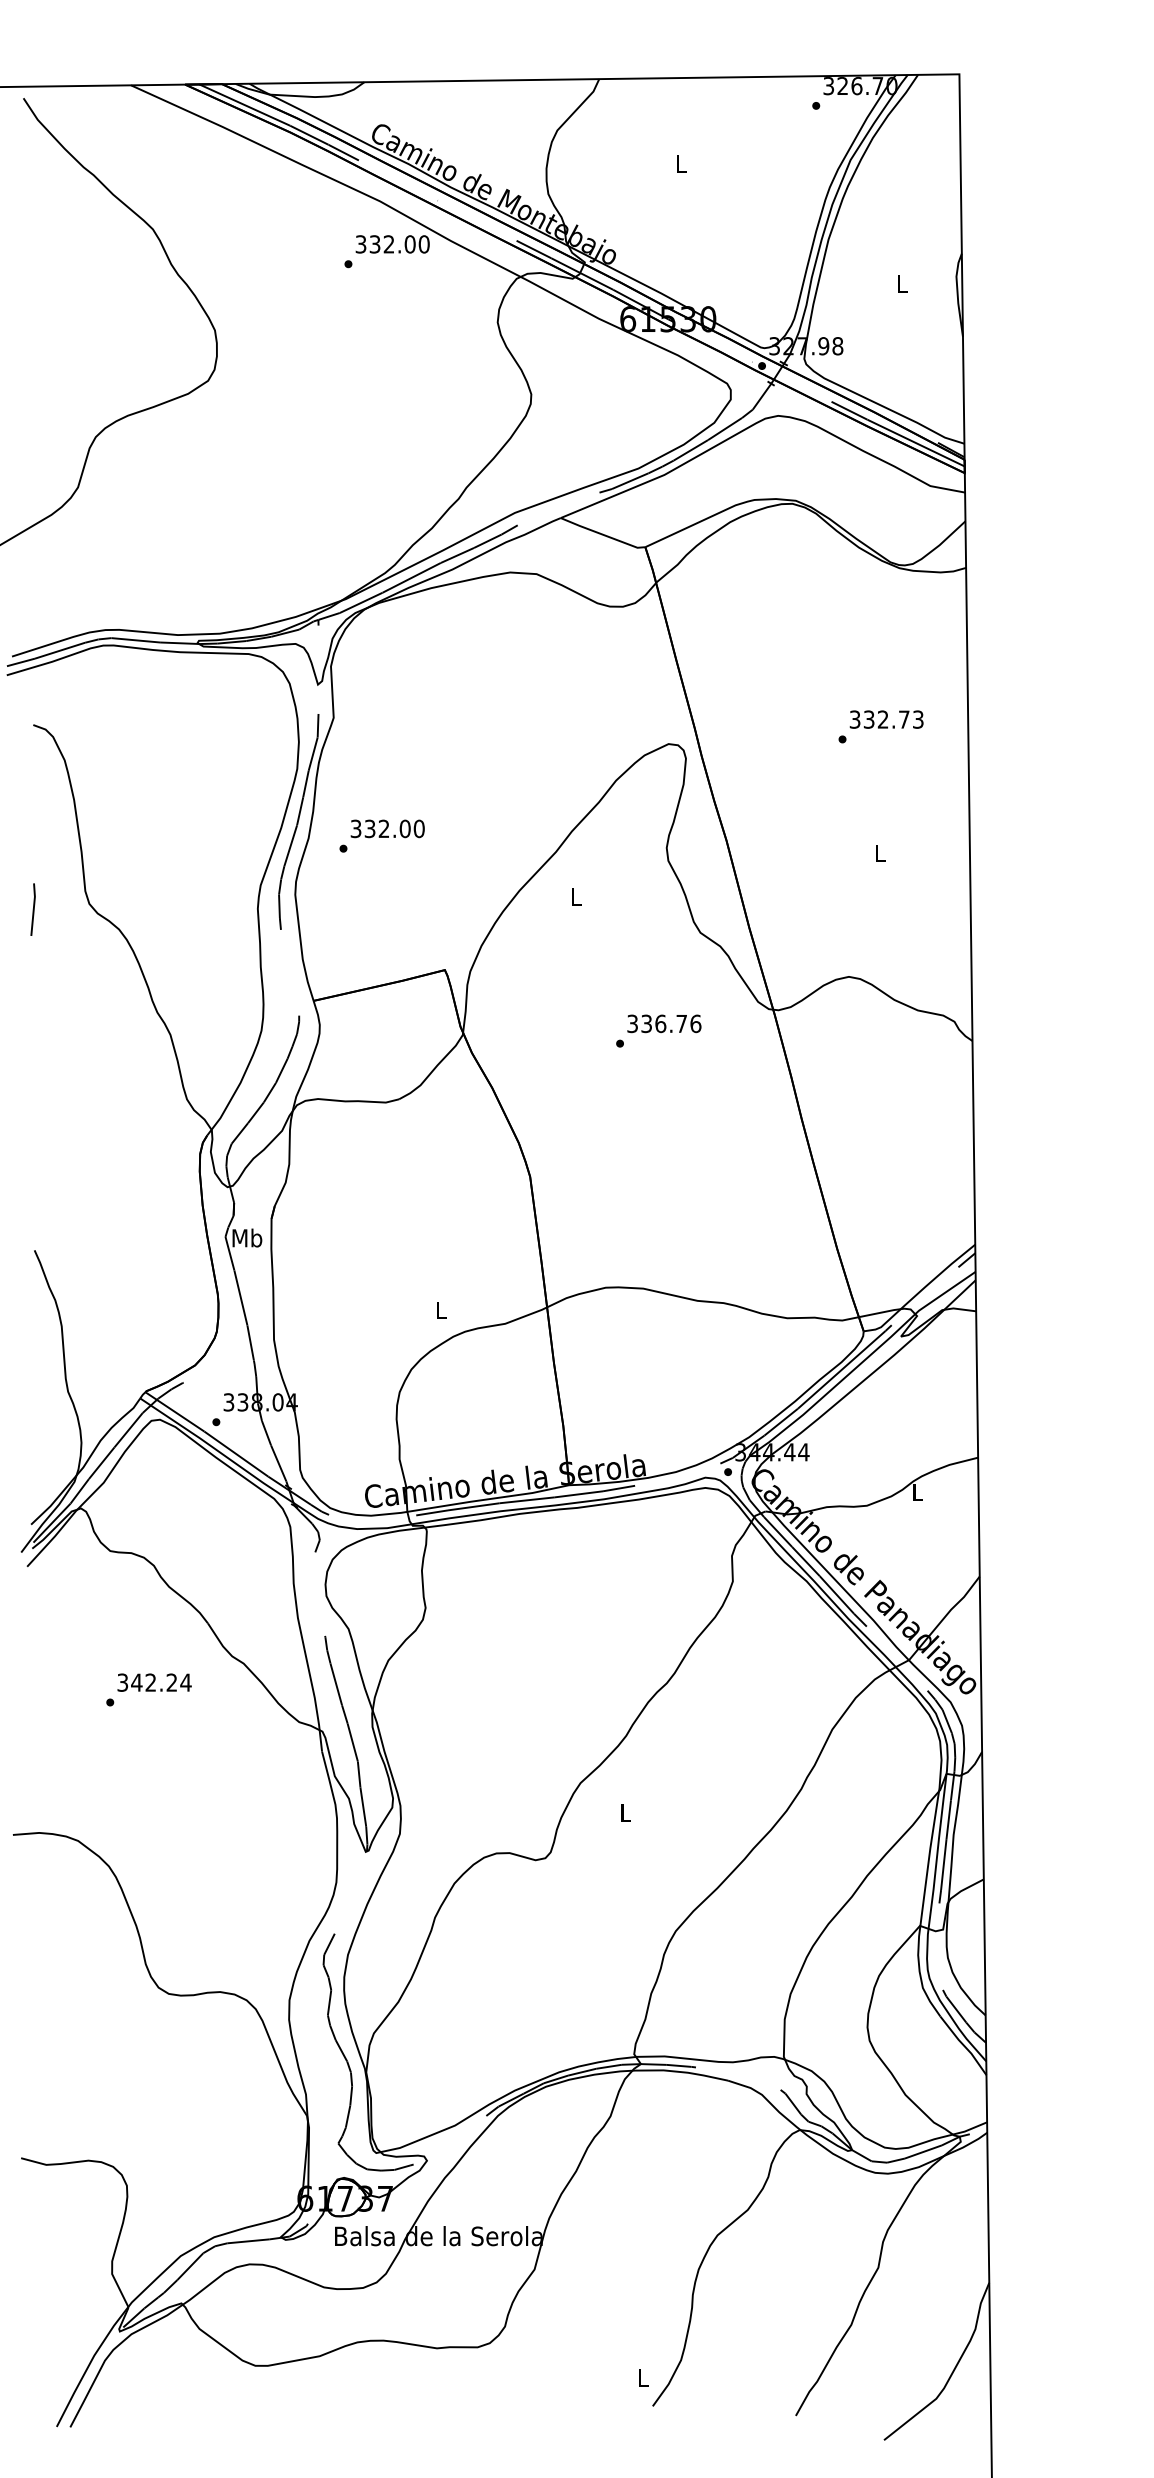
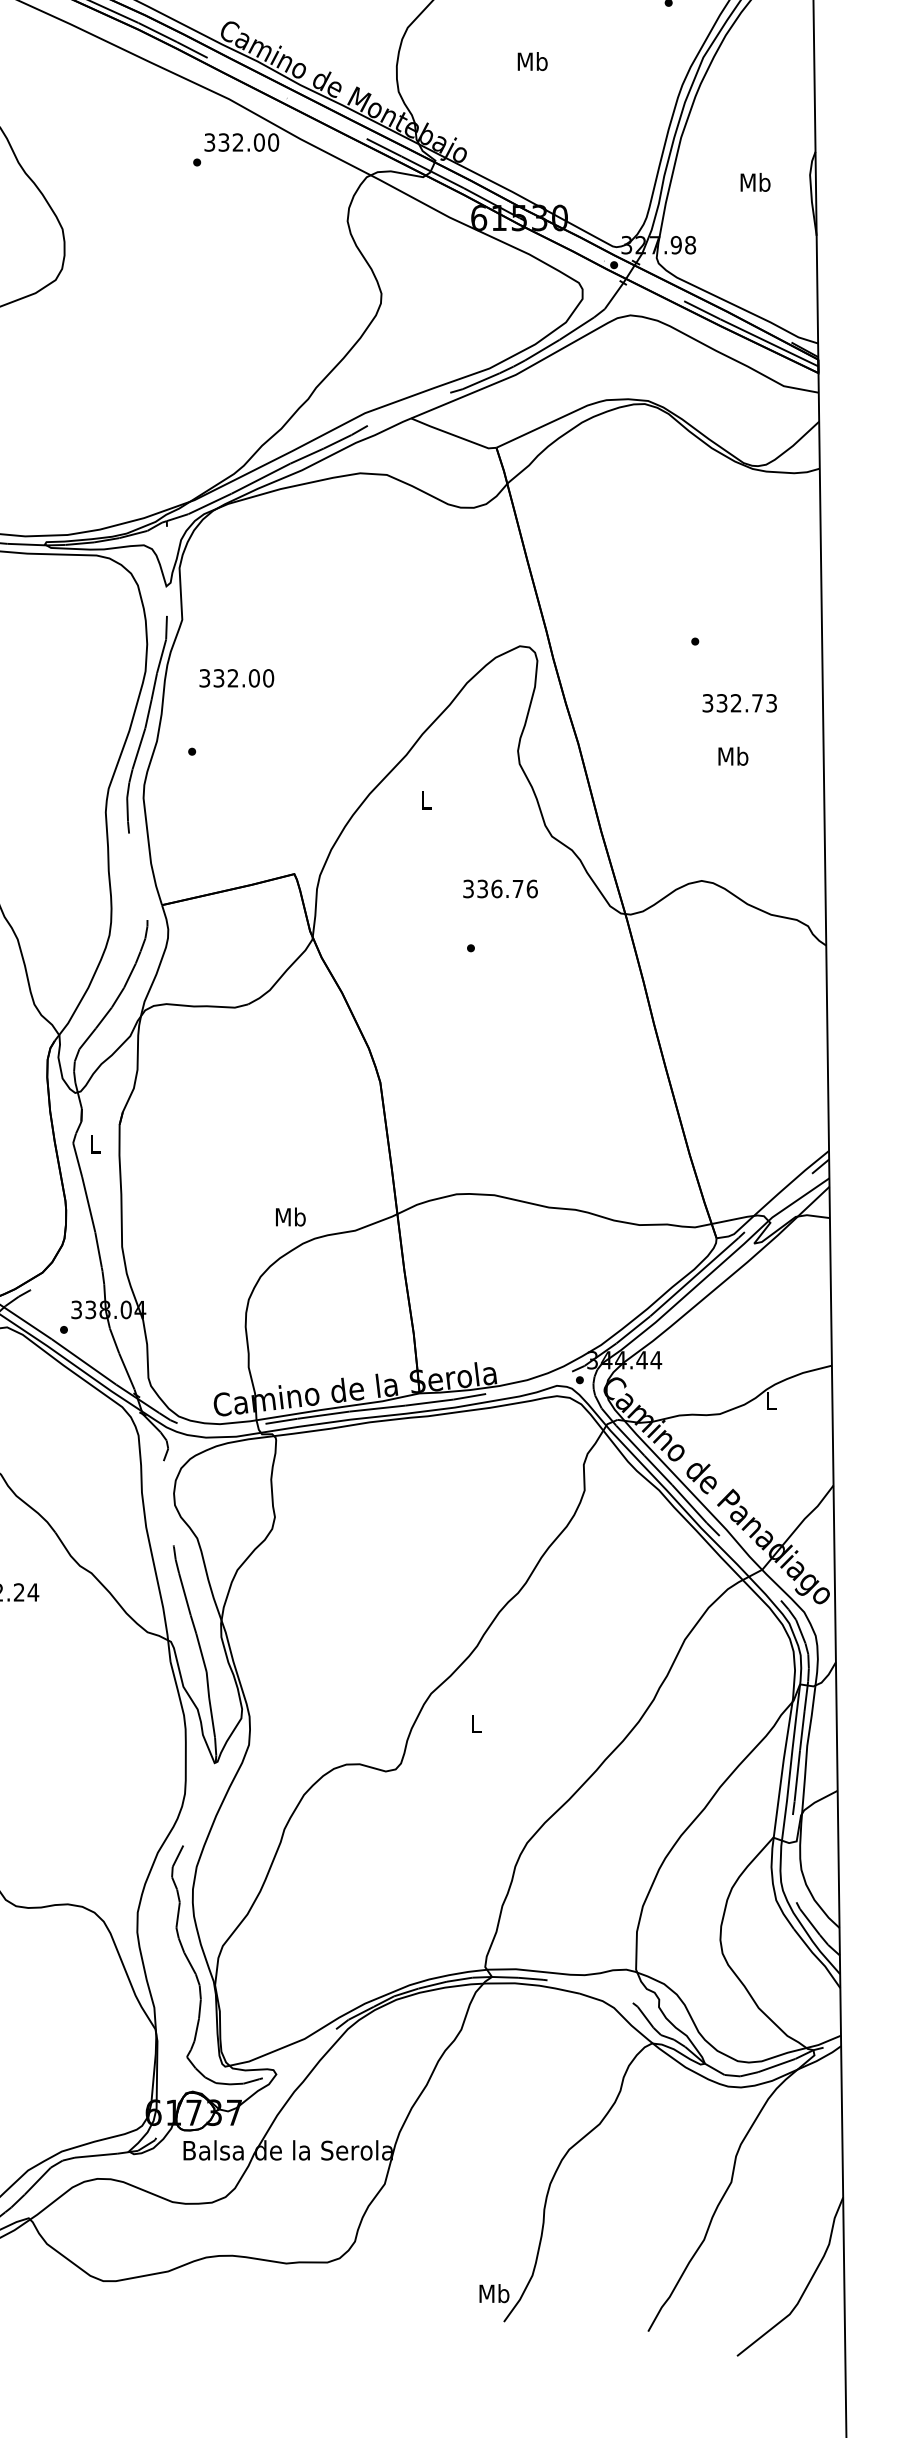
text: (681, 163) -> (532, 60), L -> Mb
text: (902, 283) -> (755, 181), L -> Mb
text: (886, 719) -> (739, 703), moved
text: (387, 828) -> (236, 677), moved
text: (880, 852) -> (733, 755), L -> Mb
text: (664, 1023) -> (500, 888), moved
text: (247, 1237) -> (95, 1143), Mb -> L
text: (441, 1309) -> (290, 1216), L -> Mb
text: (643, 2377) -> (494, 2292), L -> Mb

